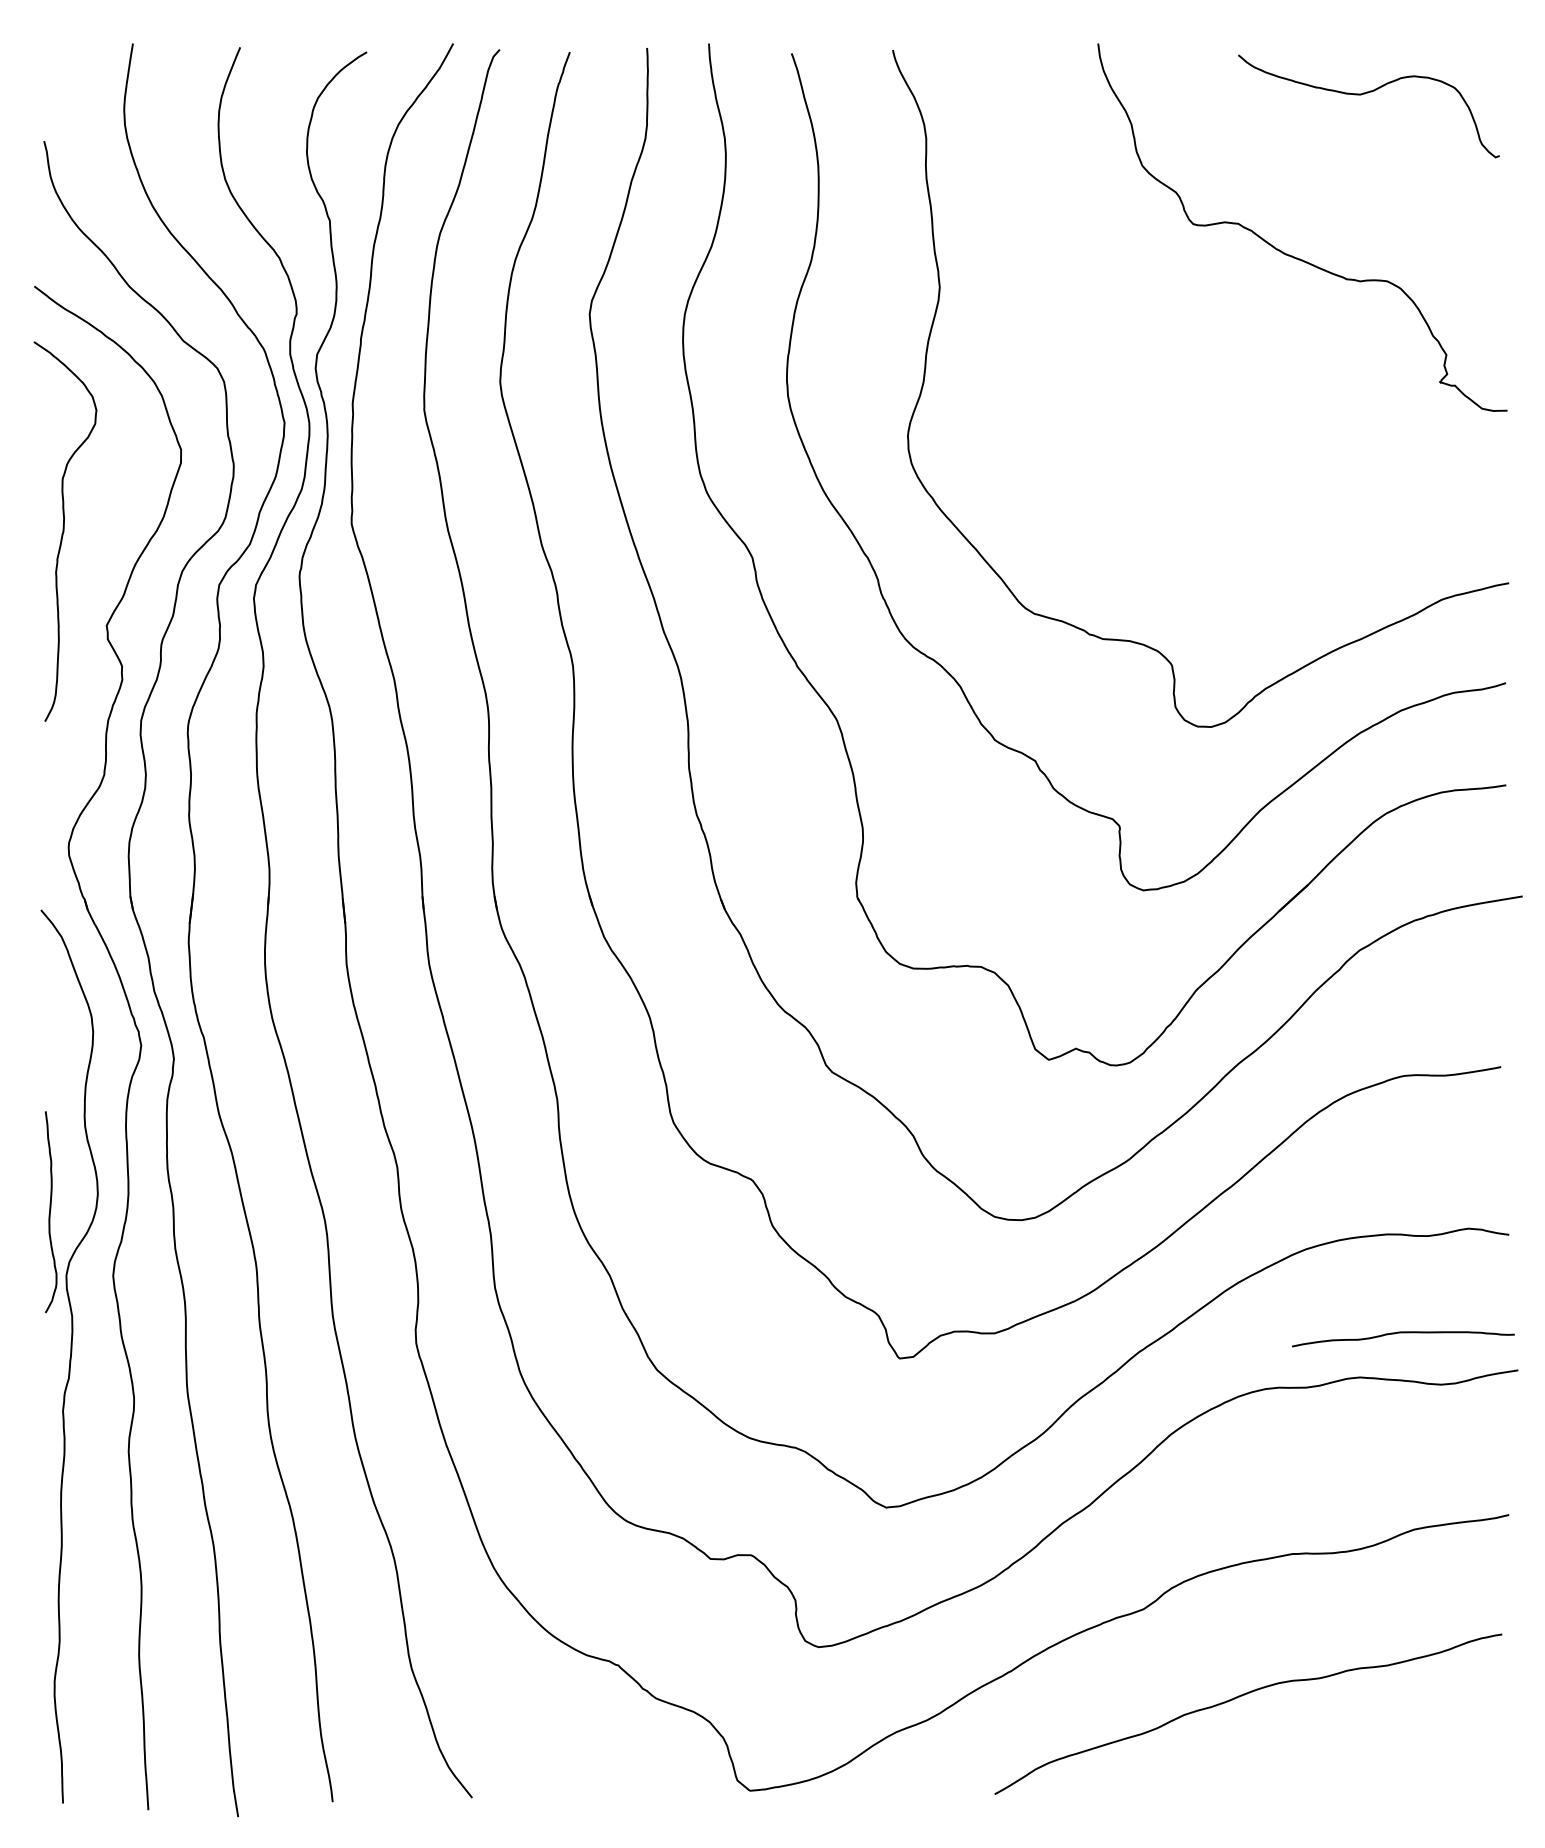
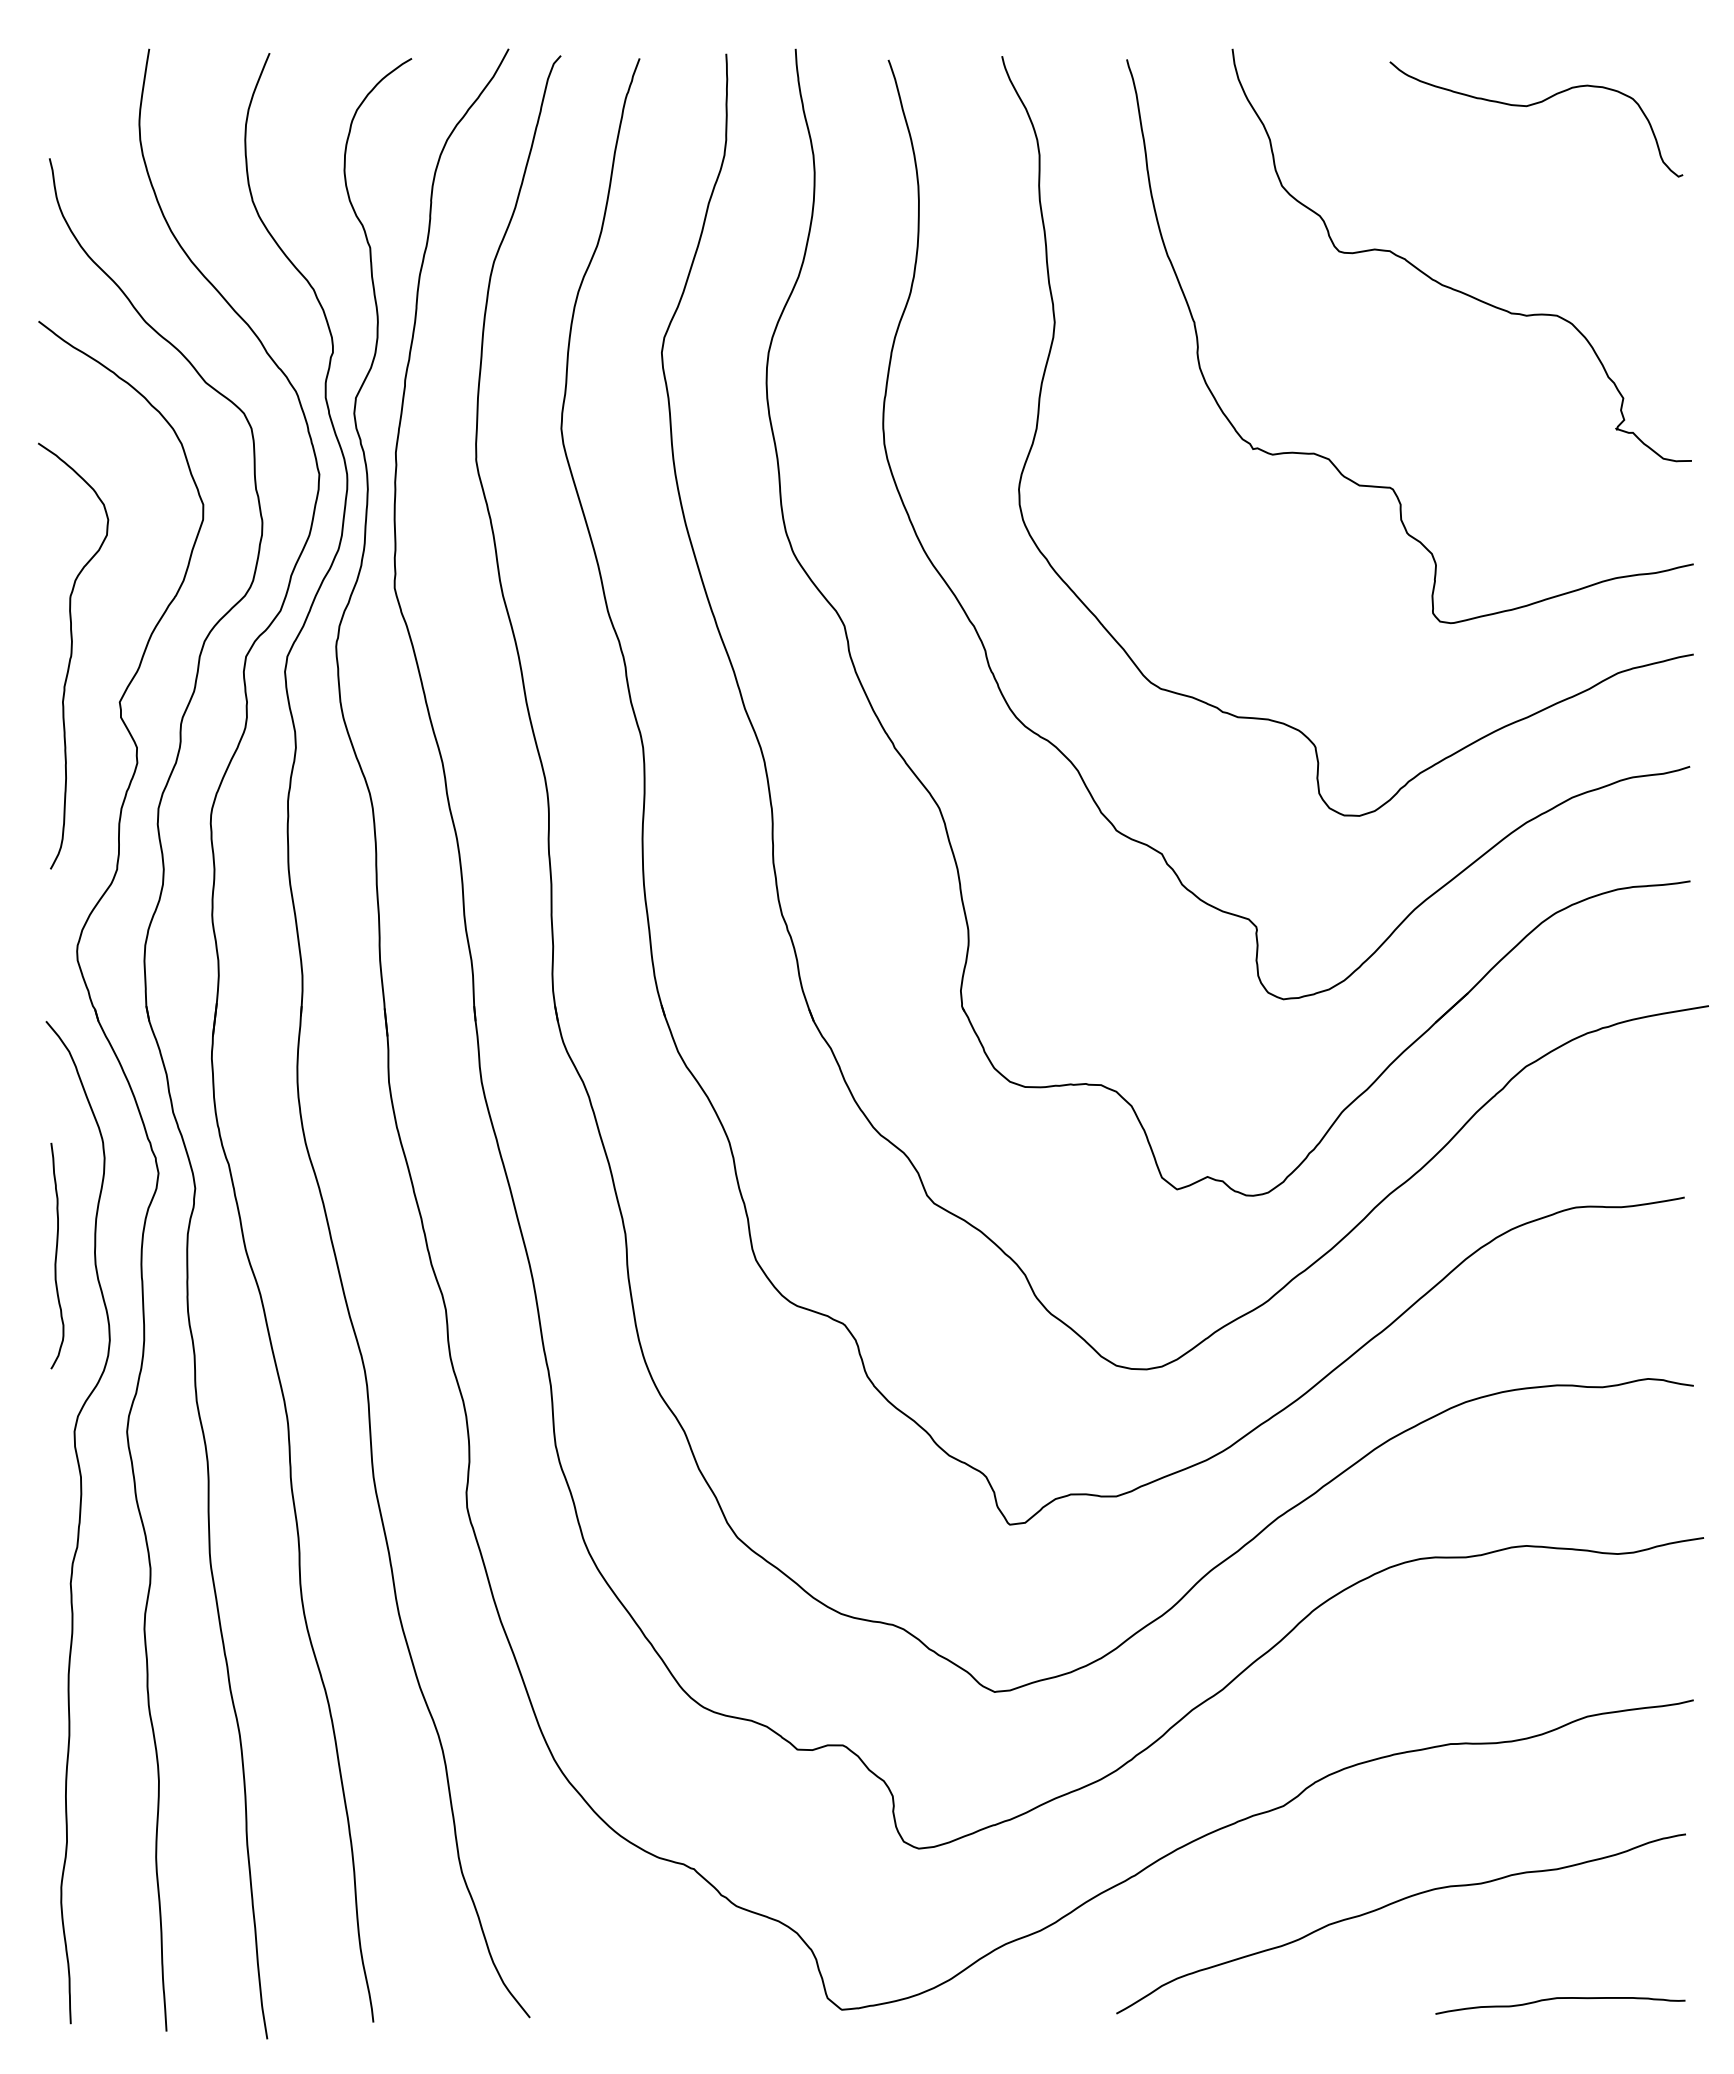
curve: (1184, 408) -> (1329, 458), added
curve: (64, 531) -> (72, 655), moved
curve: (50, 1212) -> (56, 1256), moved
curve: (1403, 1333) -> (1560, 1999), moved

